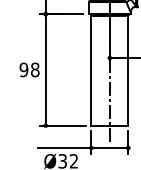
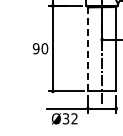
text: (34, 69) -> (44, 48), 98 -> 90
line: (90, 69) -> (87, 48), solid -> dashed

